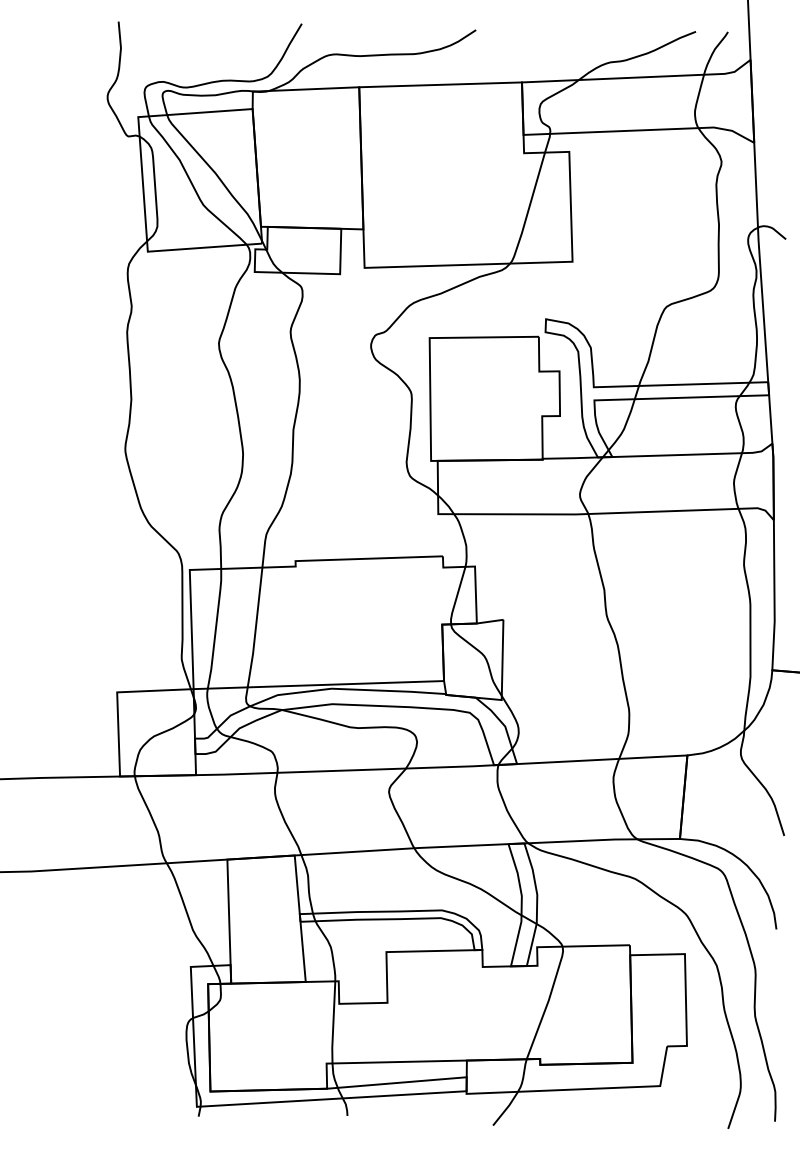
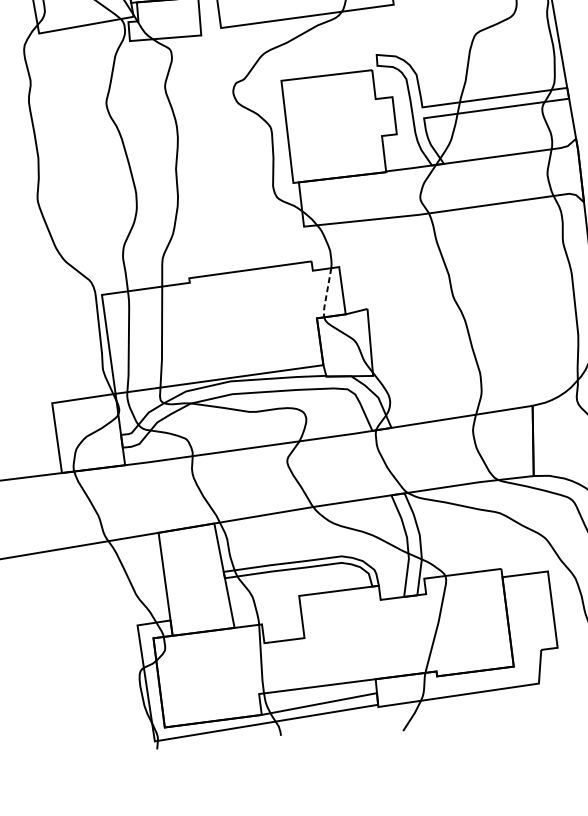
line: (456, 597) -> (326, 294), solid -> dashed

